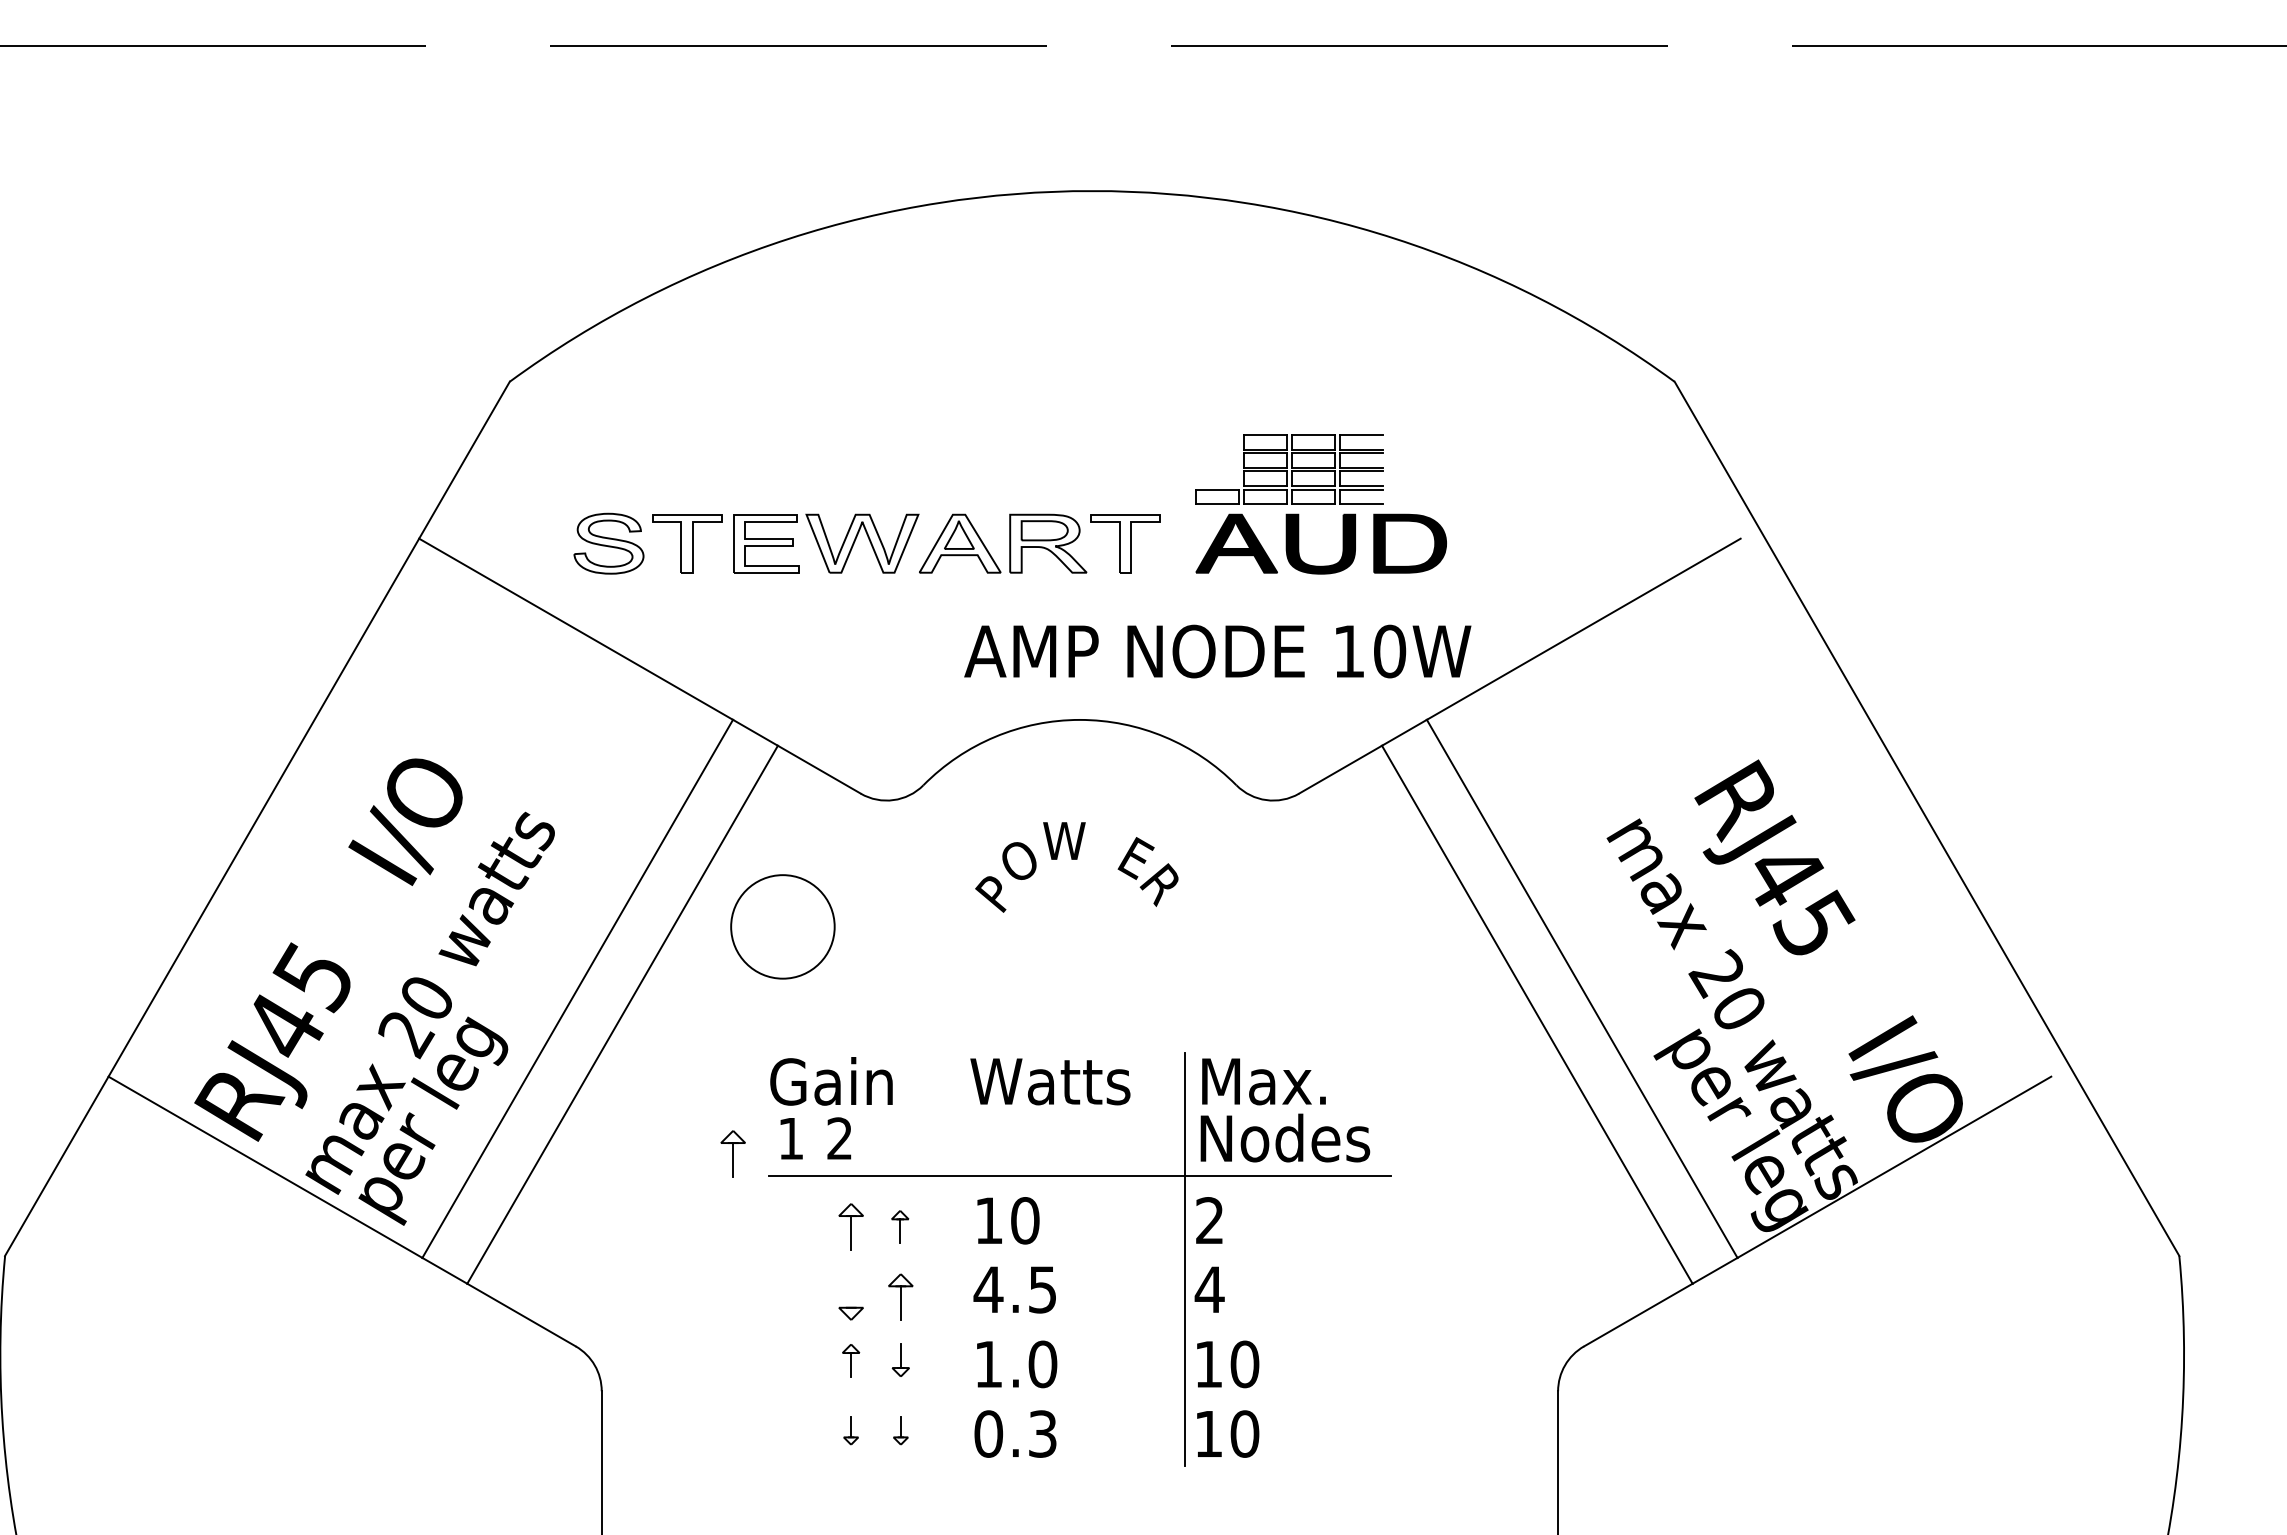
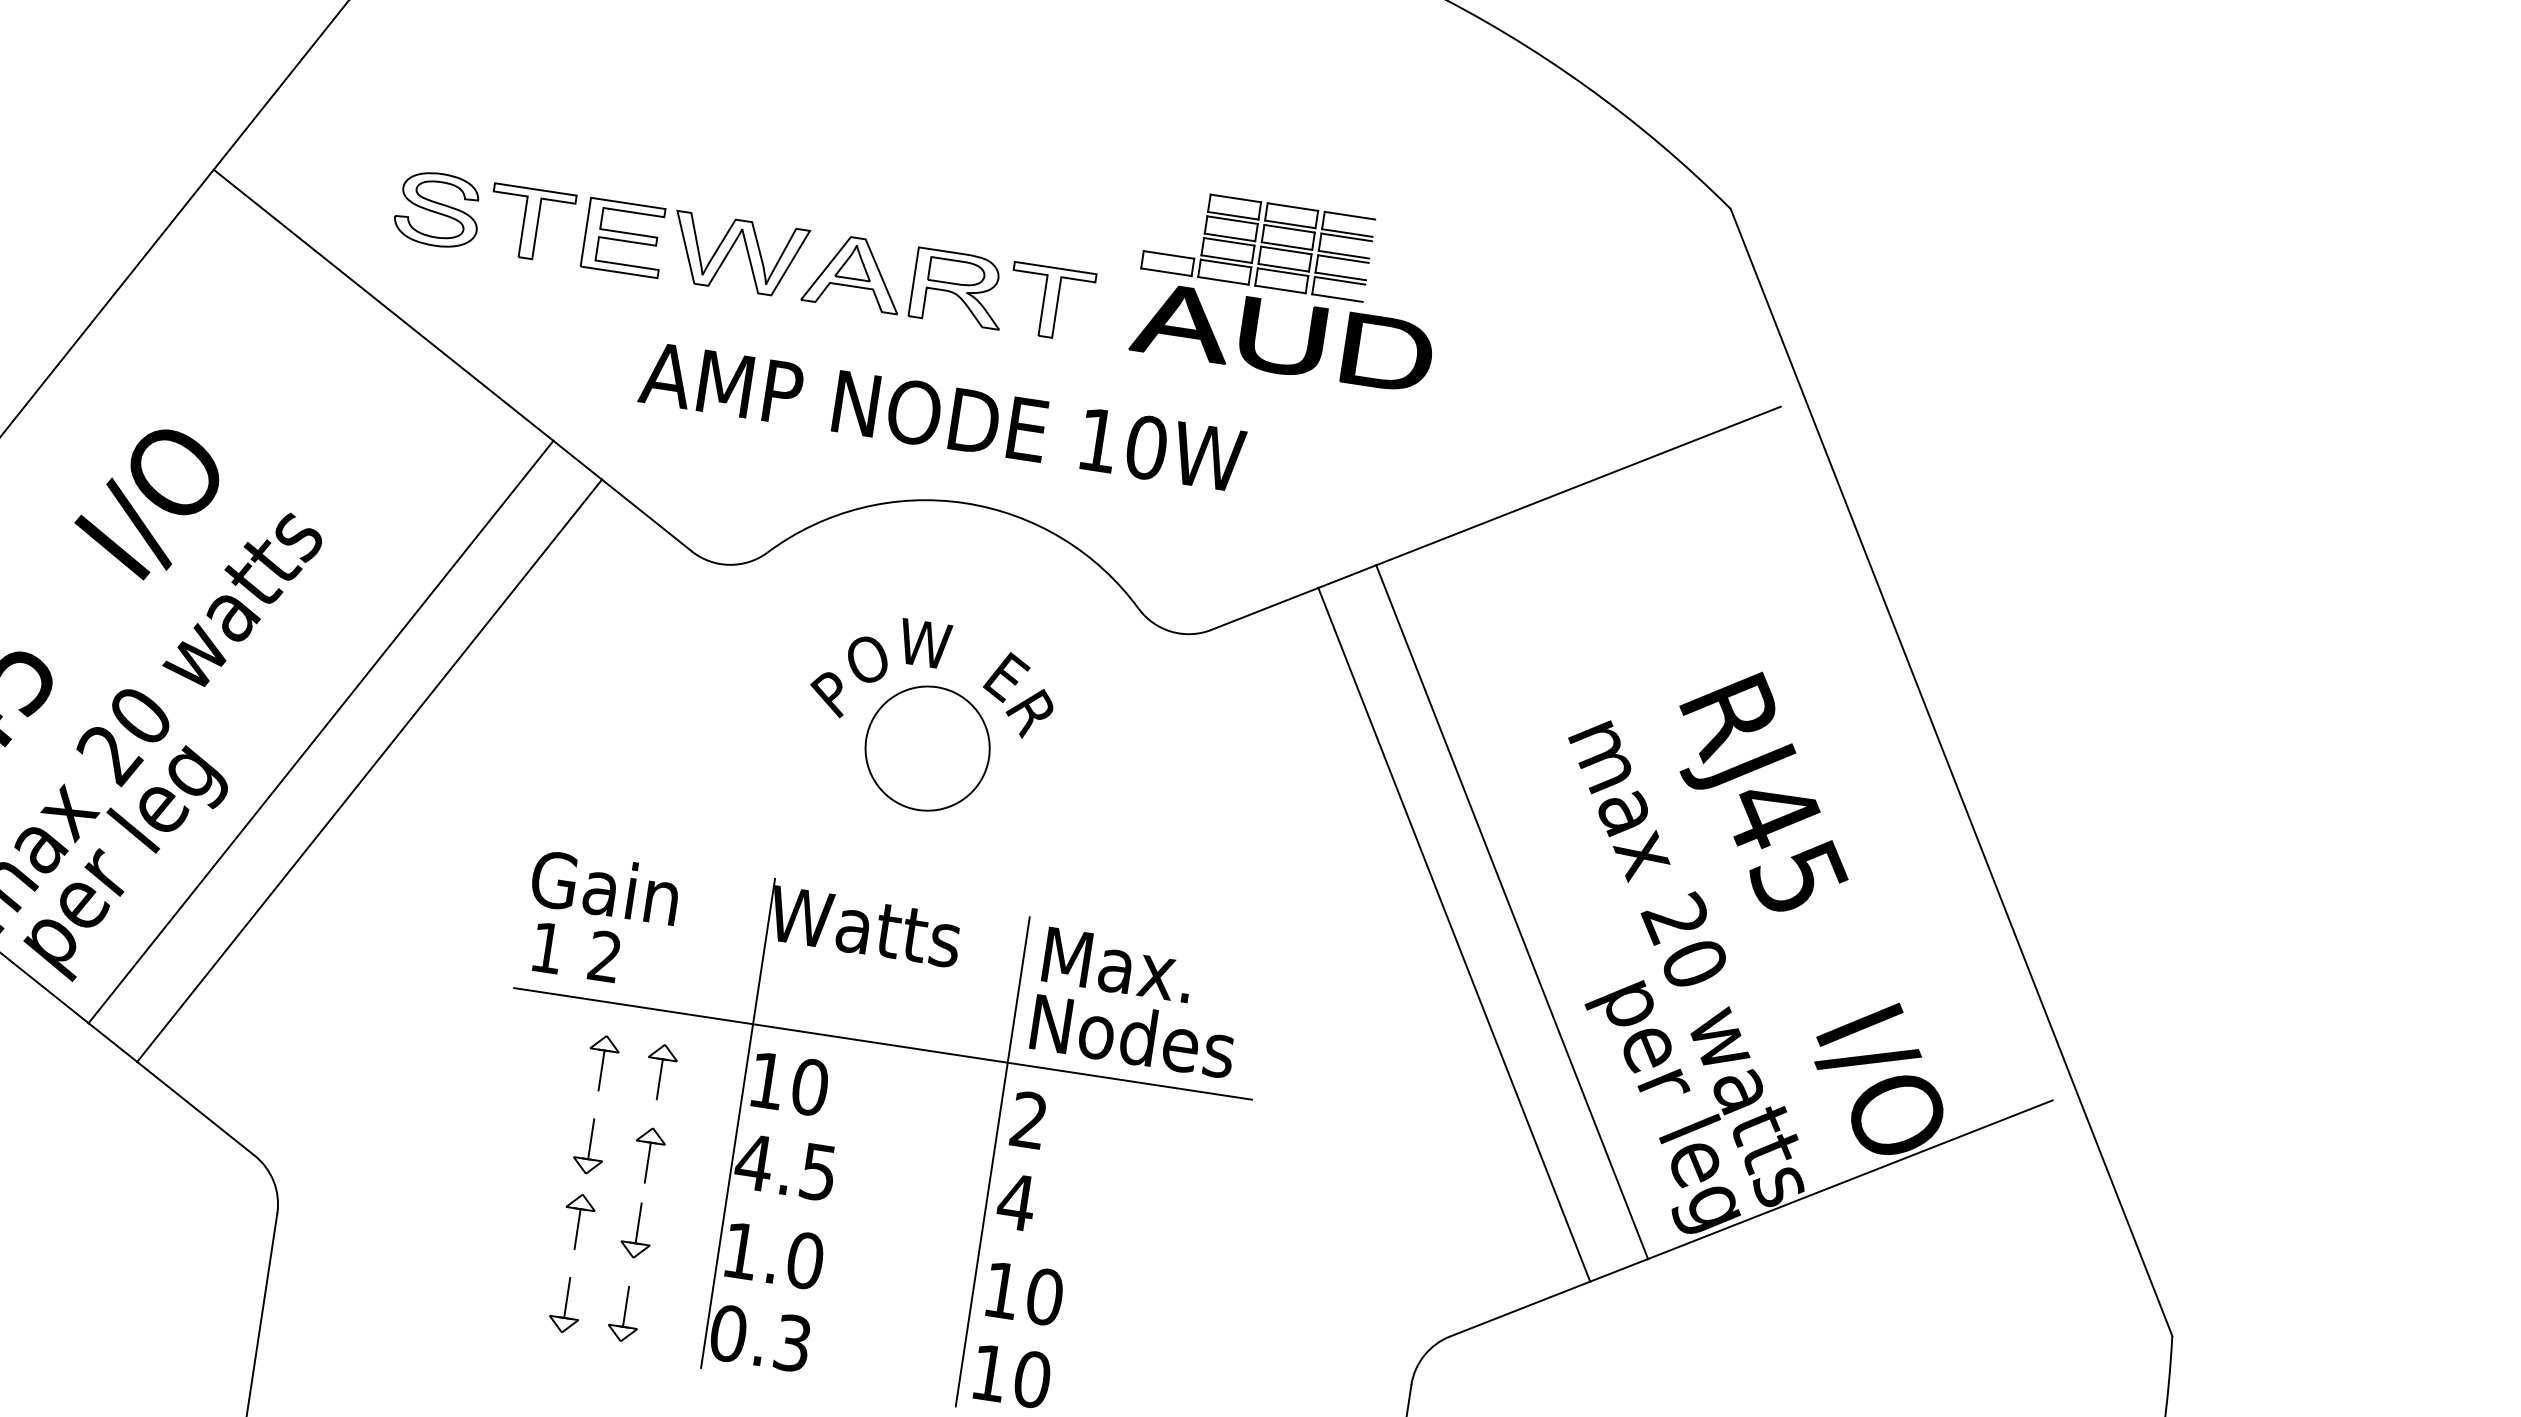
text: (1217, 651) -> (942, 416), moved
circle: (782, 926) -> (927, 748), moved
part: (732, 1153) -> (475, 954), removed
part: (899, 1226) -> (659, 1071), size x1.43
line: (970, 1259) -> (738, 1123), added
line: (851, 1290) -> (591, 1138), added
part: (850, 1360) -> (577, 1221), size x1.43
part: (900, 1360) -> (637, 1230), size x1.43
part: (850, 1430) -> (565, 1304), size x1.67
part: (900, 1430) -> (624, 1313), size x1.67

